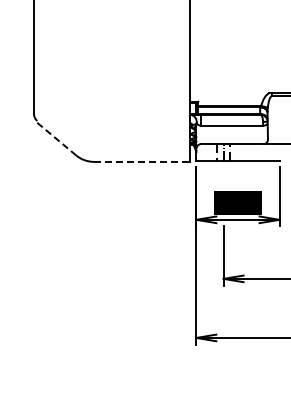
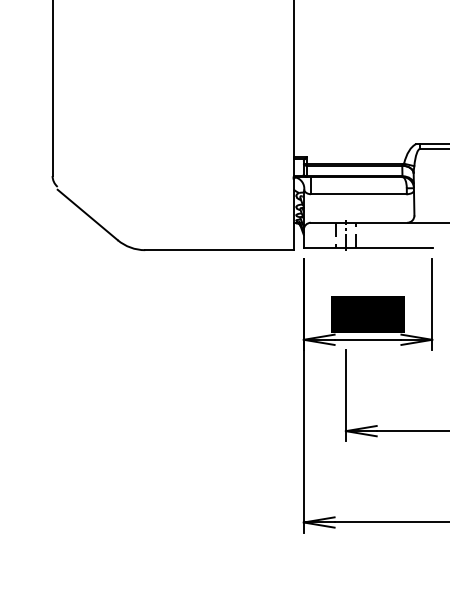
line: (57, 139) -> (88, 215), dashed -> solid
line: (142, 161) -> (220, 249), dashed -> solid

